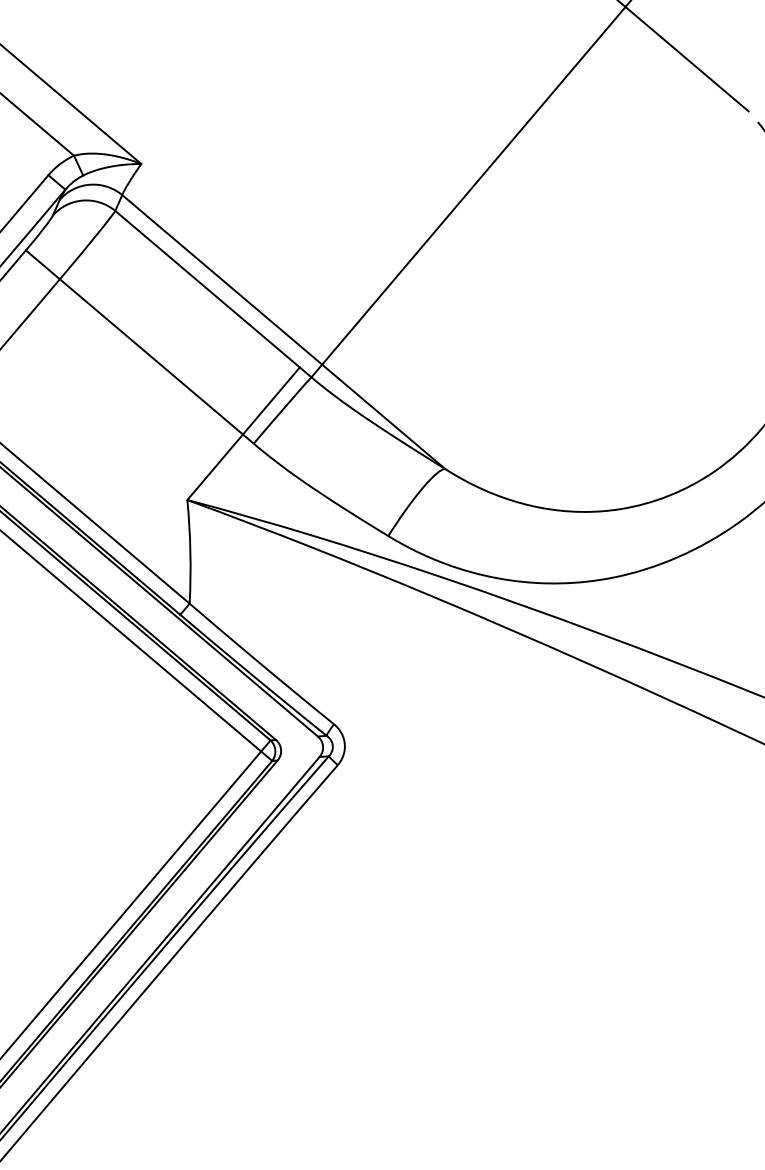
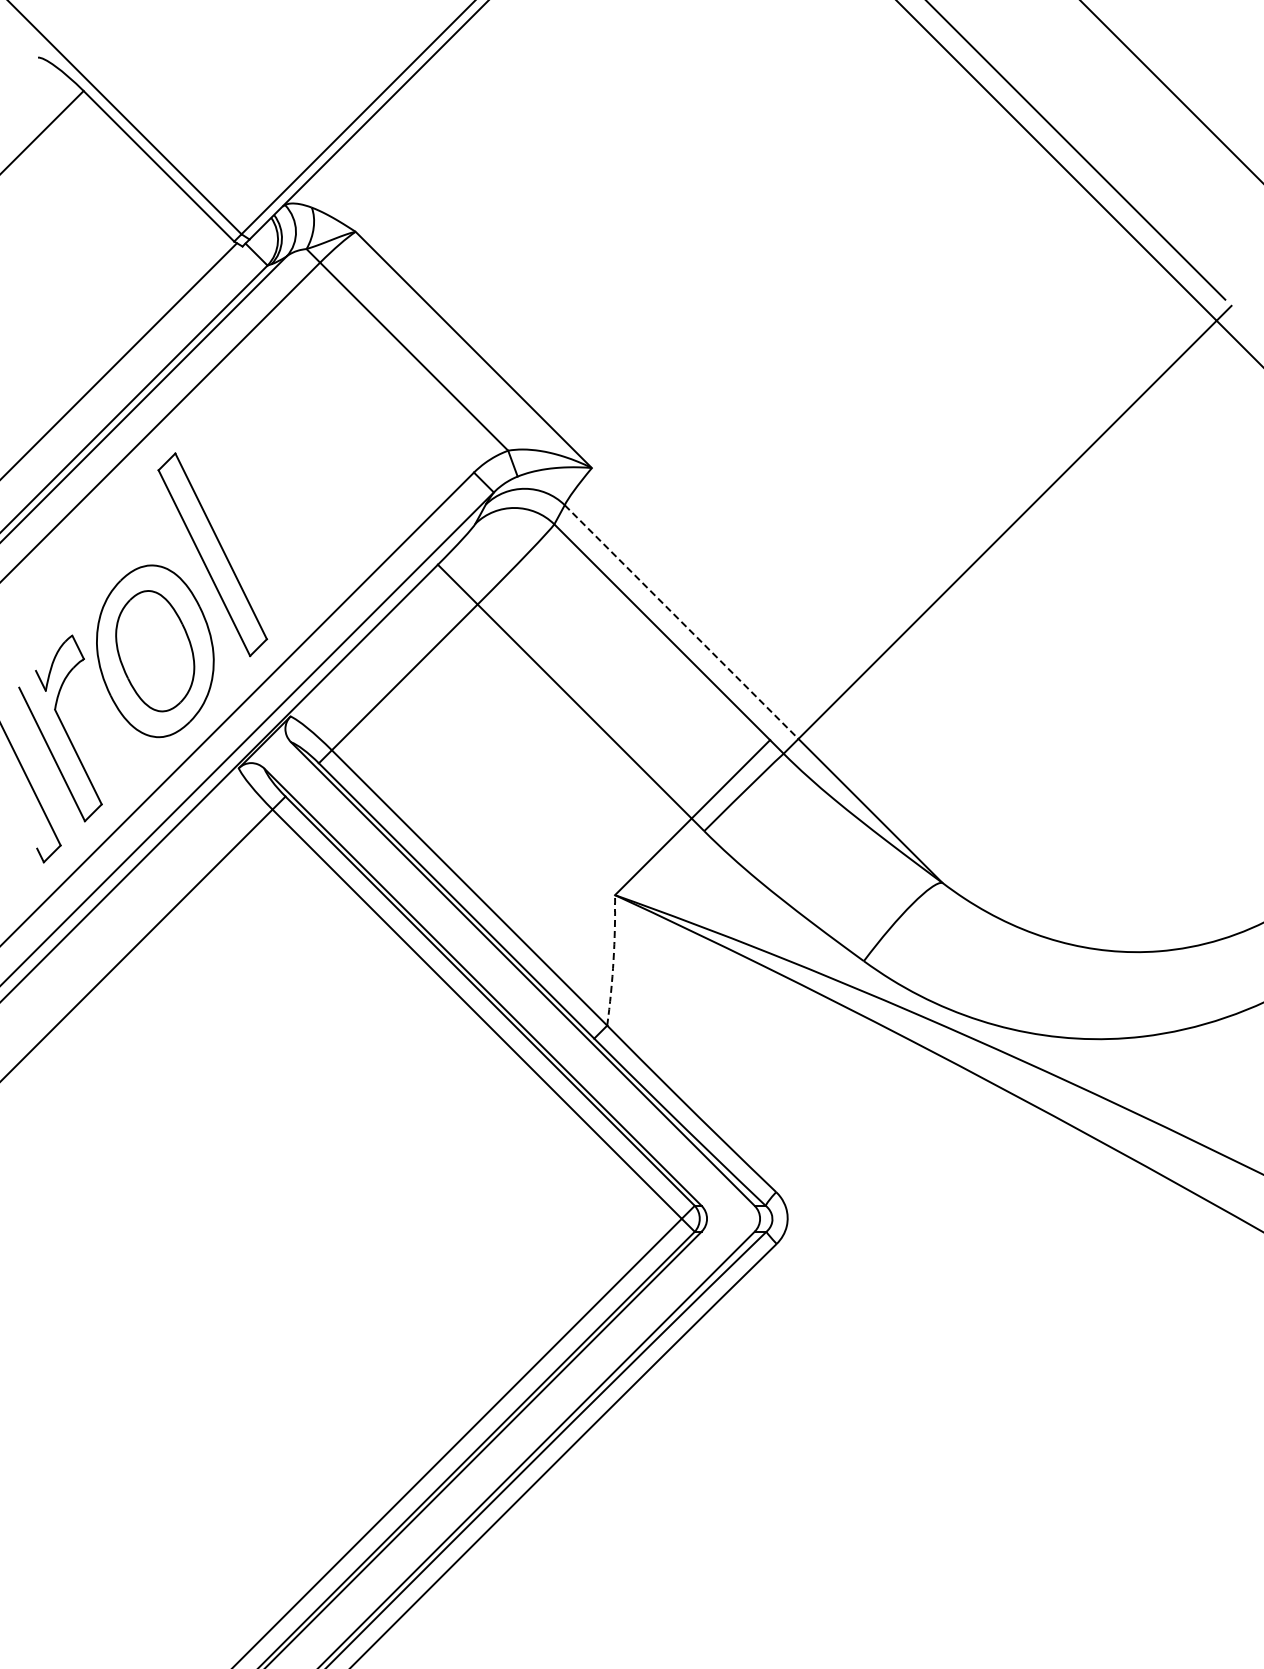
line: (222, 280) -> (681, 622), solid -> dashed
arc: (190, 551) -> (613, 960), solid -> dashed

